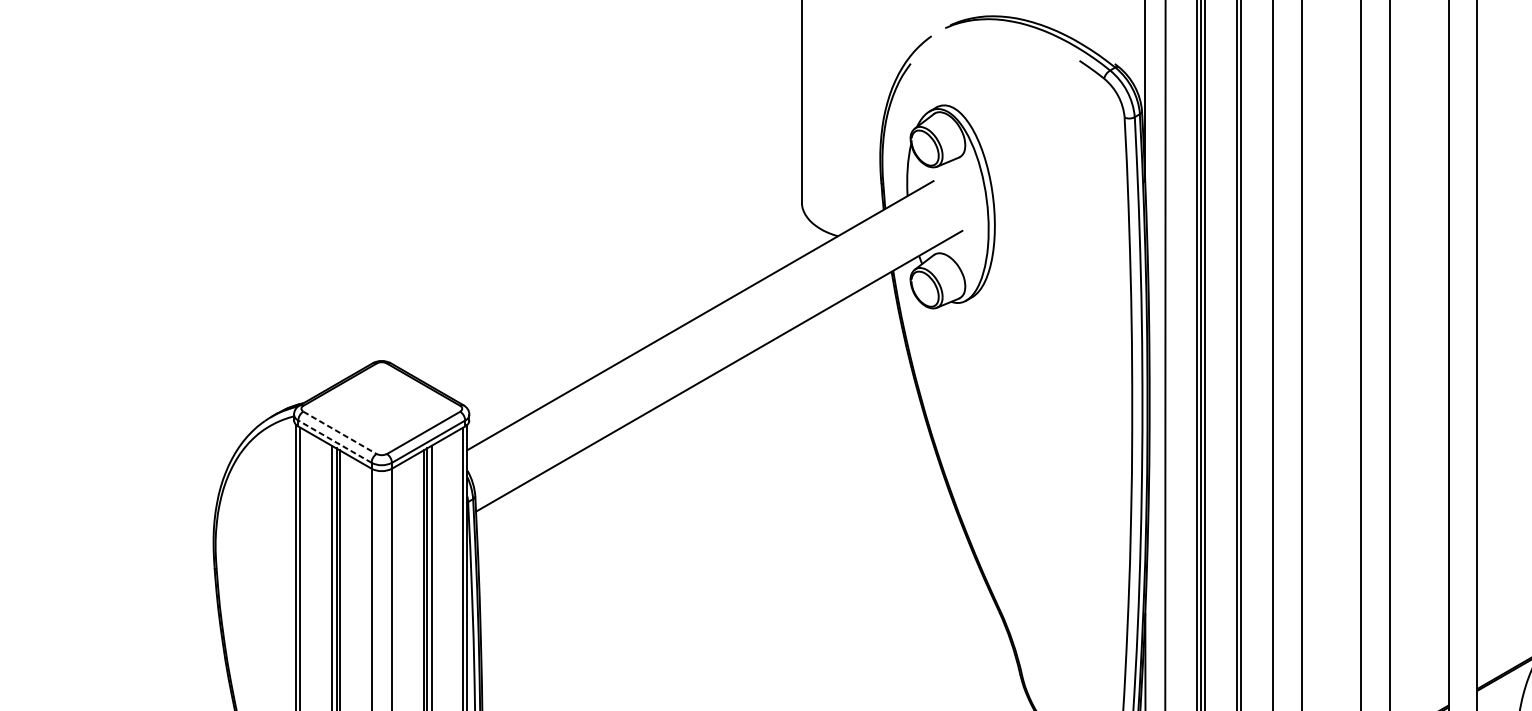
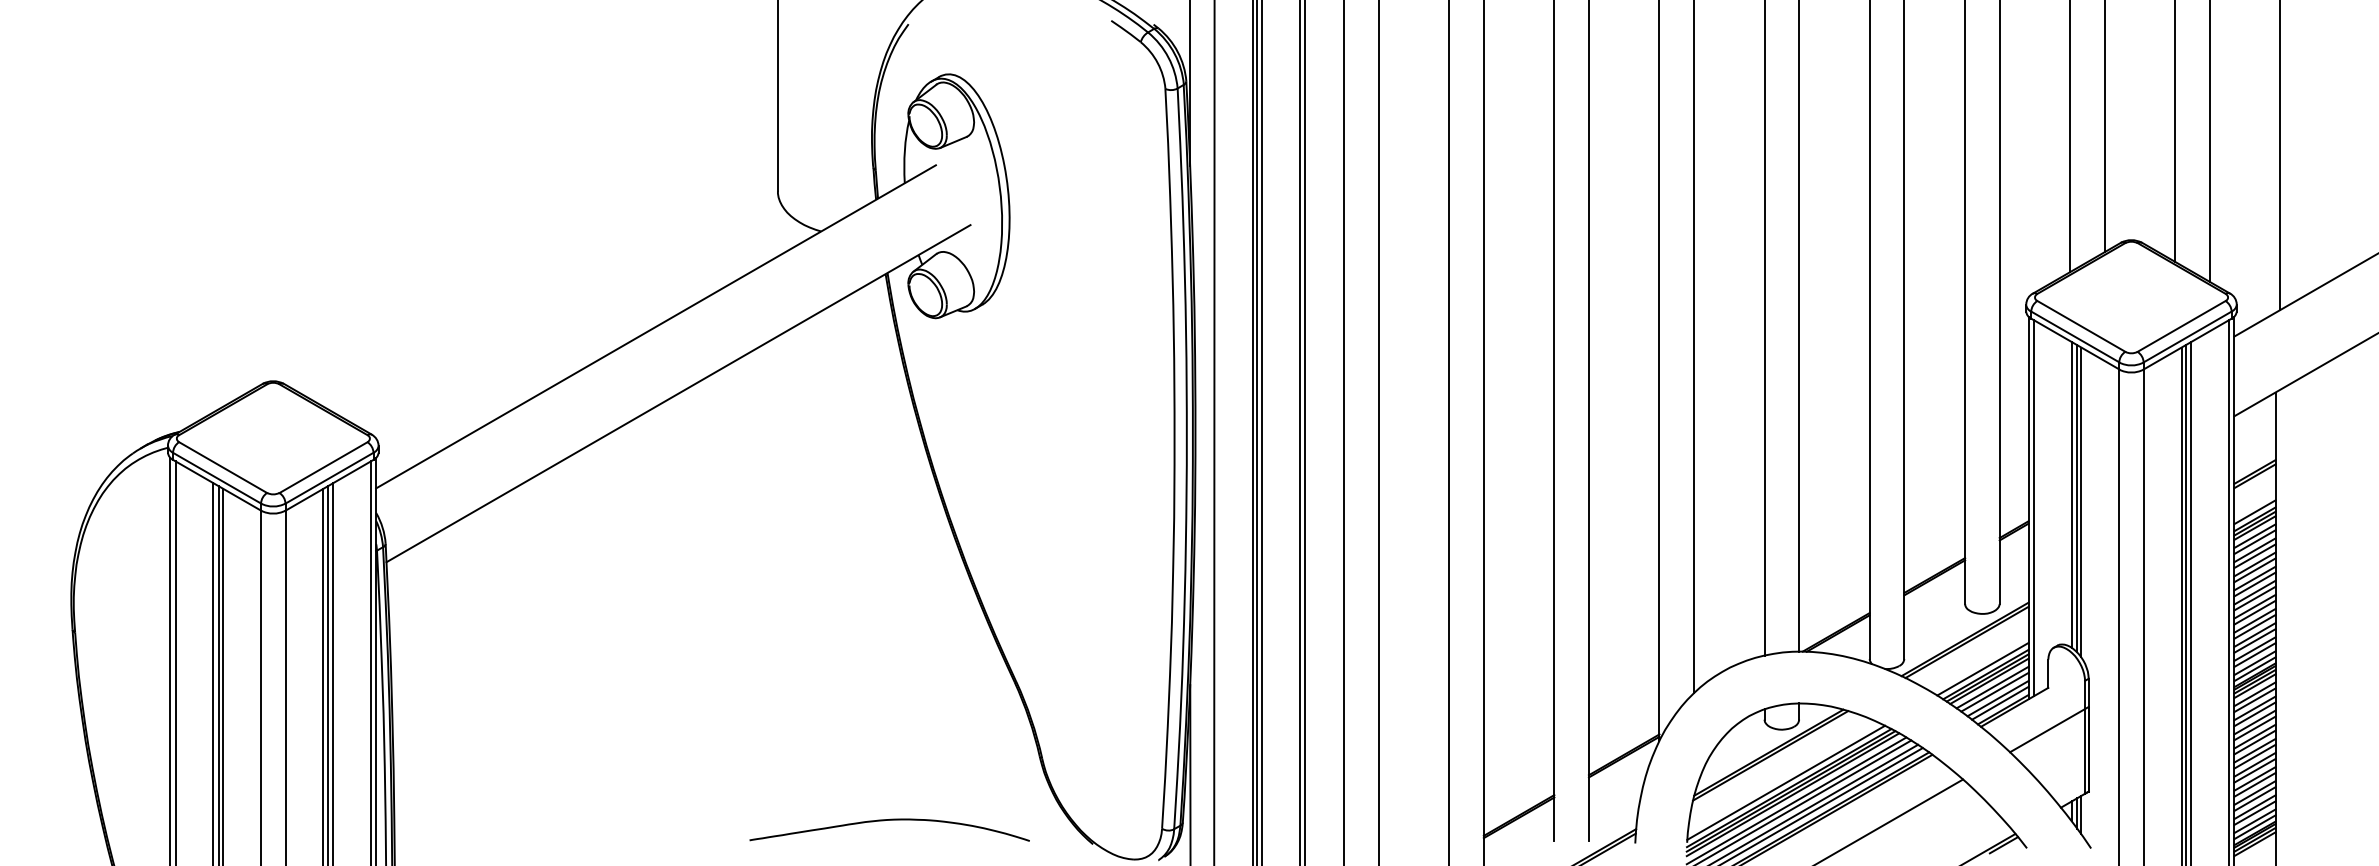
line: (340, 432) -> (223, 467), dashed -> solid
line: (335, 441) -> (217, 478), dashed -> solid

